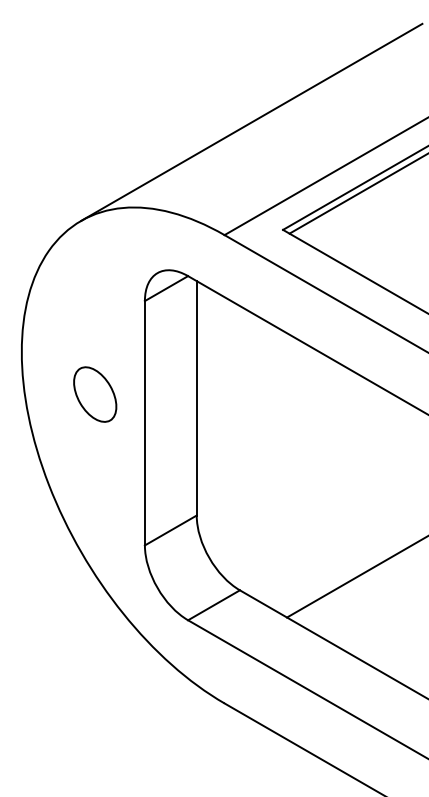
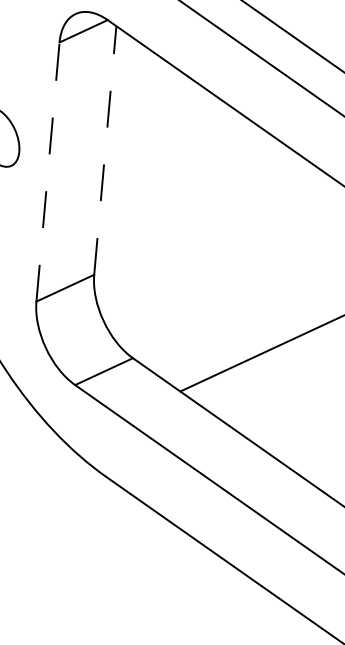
line: (196, 397) -> (105, 149), solid -> dashed
line: (144, 422) -> (47, 171), solid -> dashed

